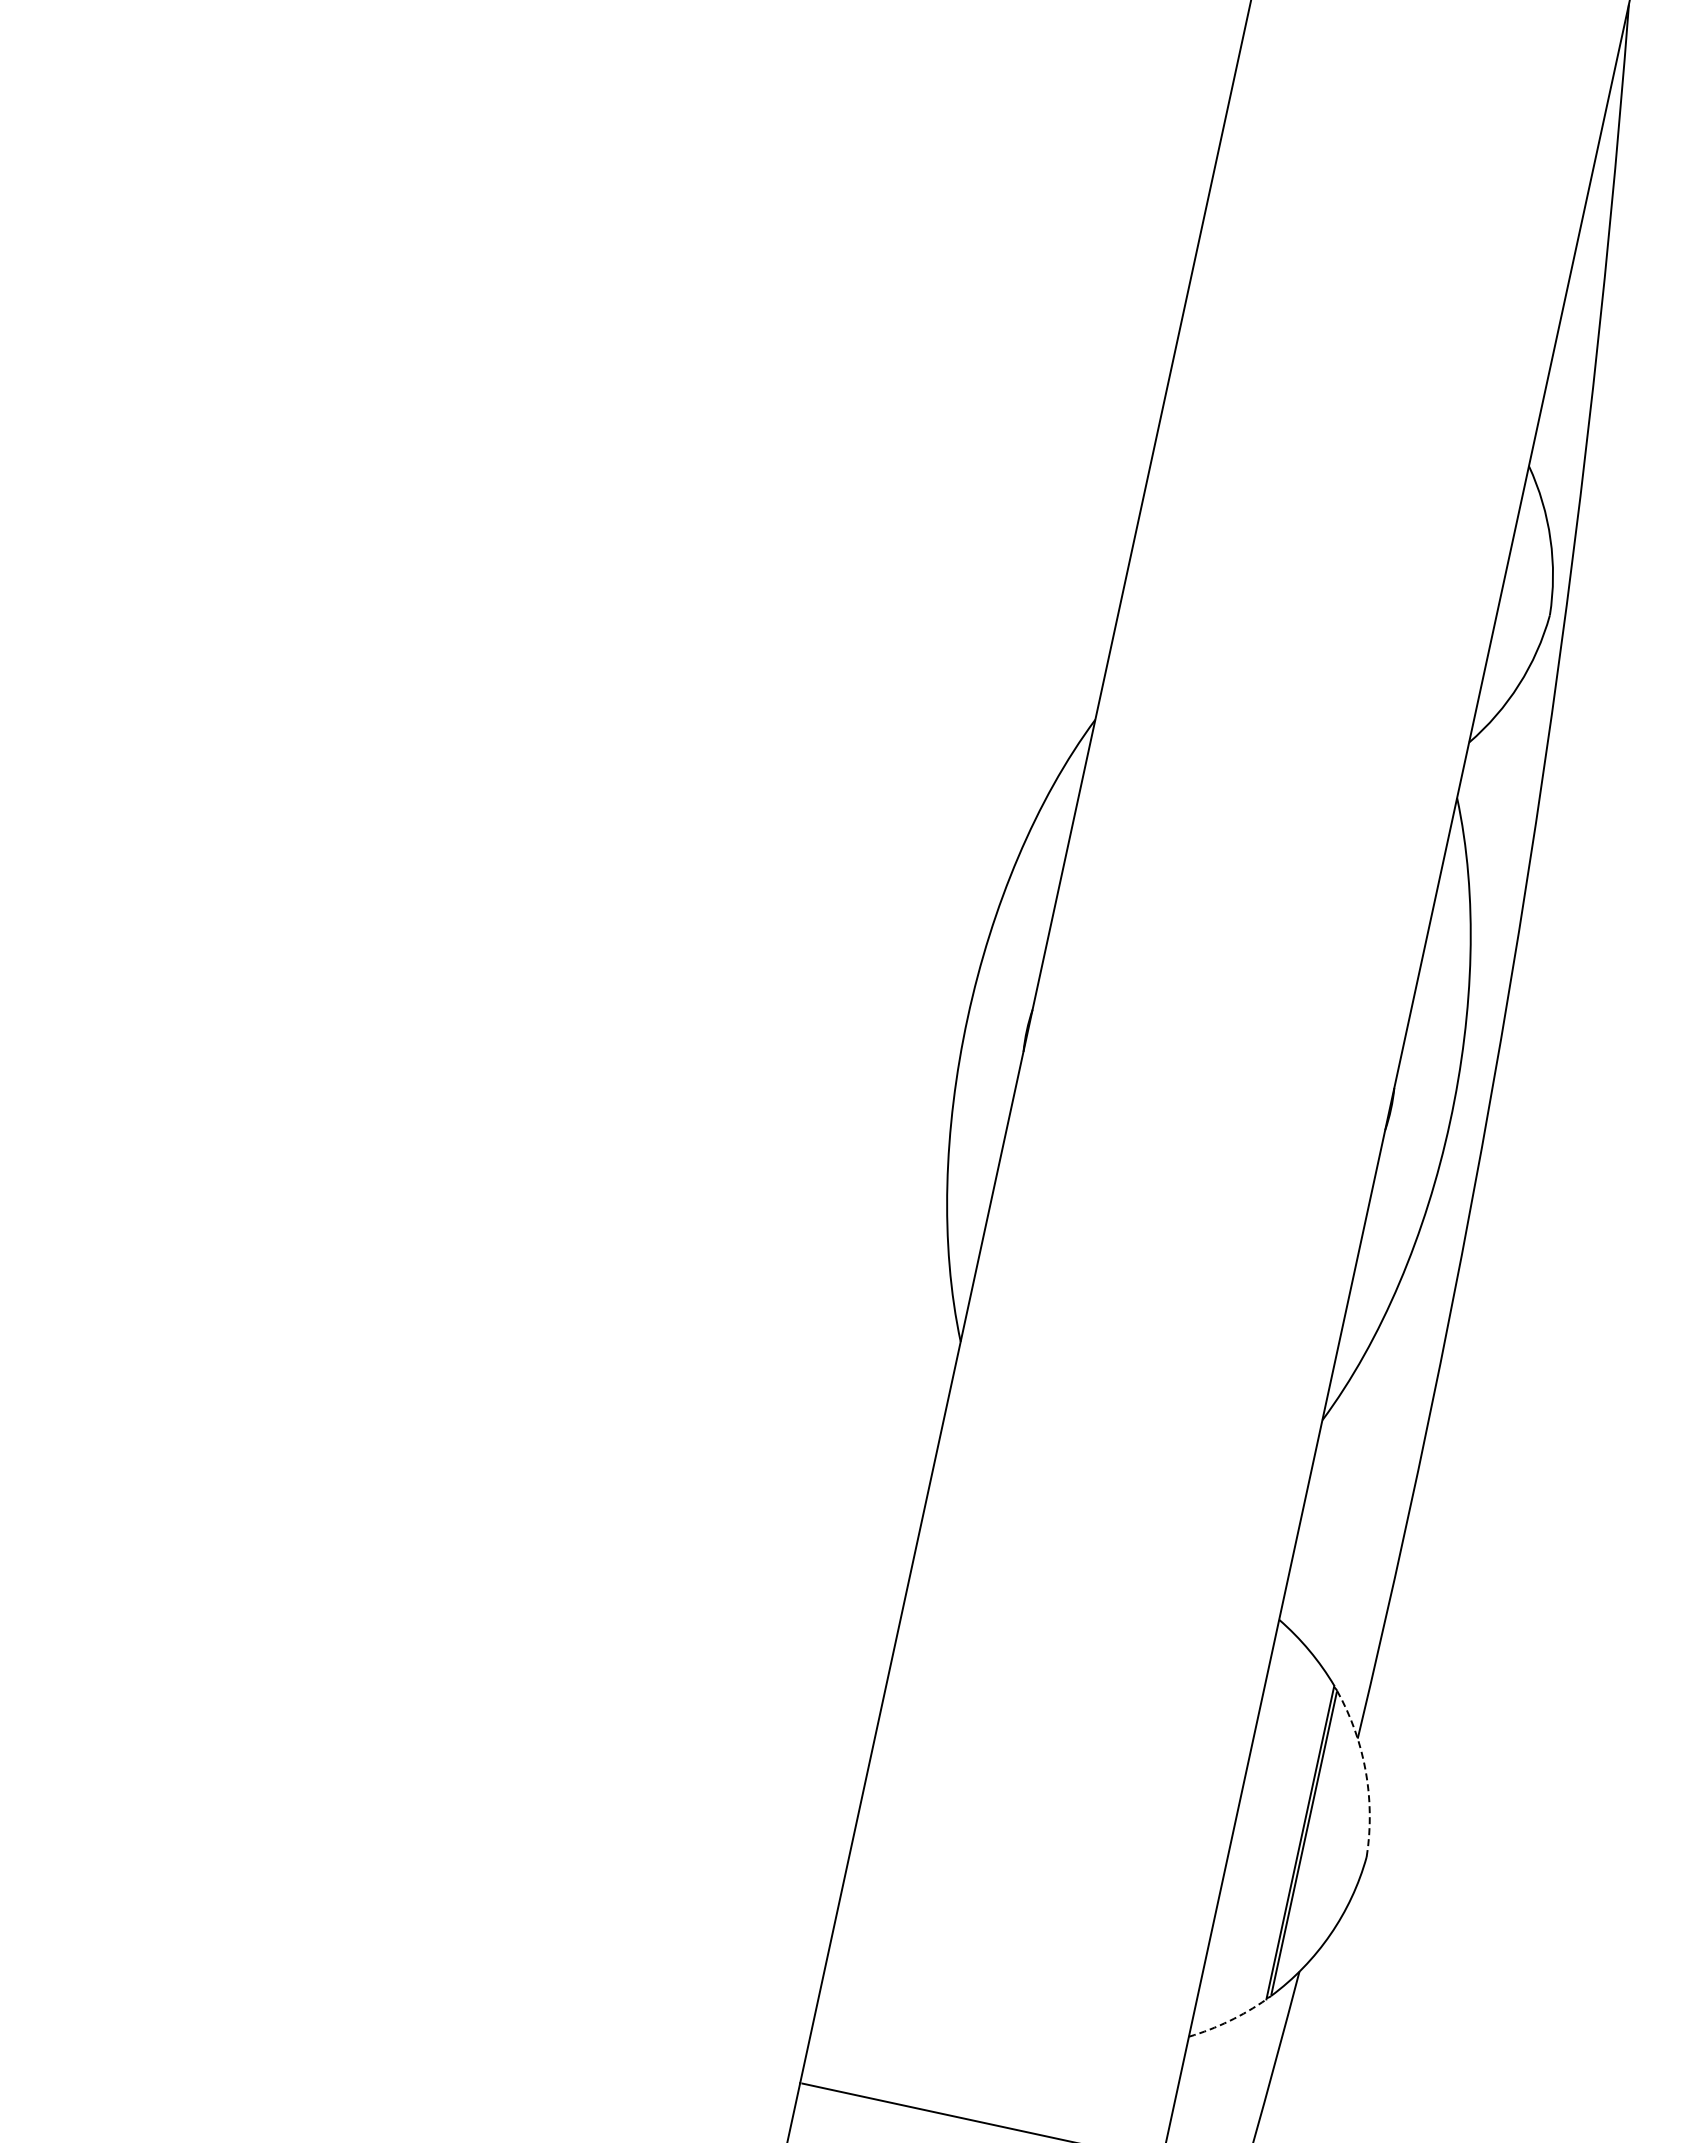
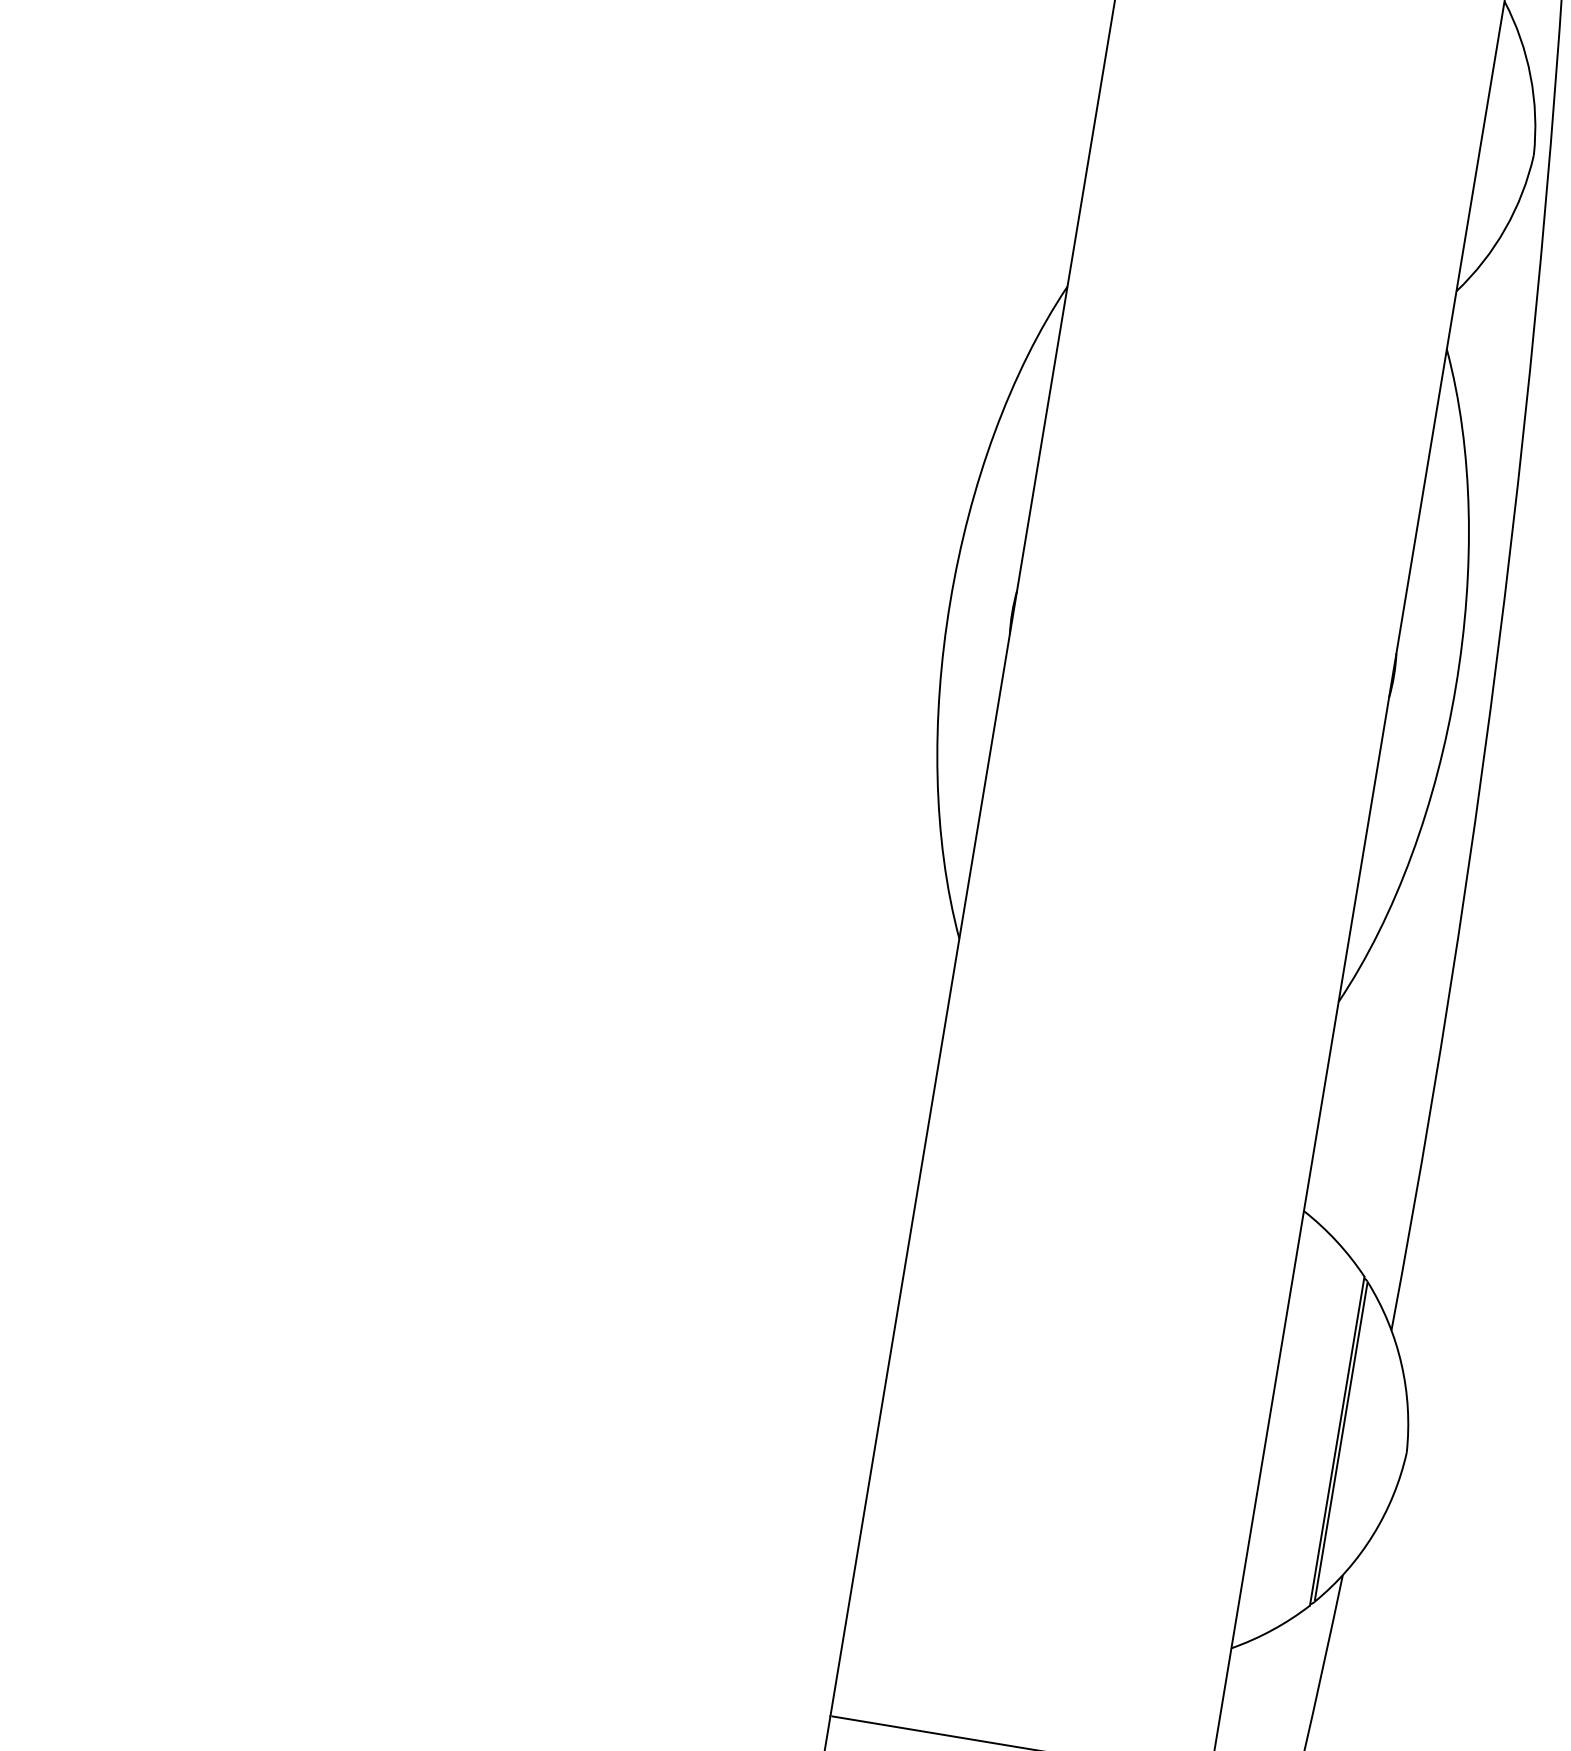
arc: (1365, 1771) -> (1401, 1364), dashed -> solid
arc: (1229, 2021) -> (1272, 1630), dashed -> solid

